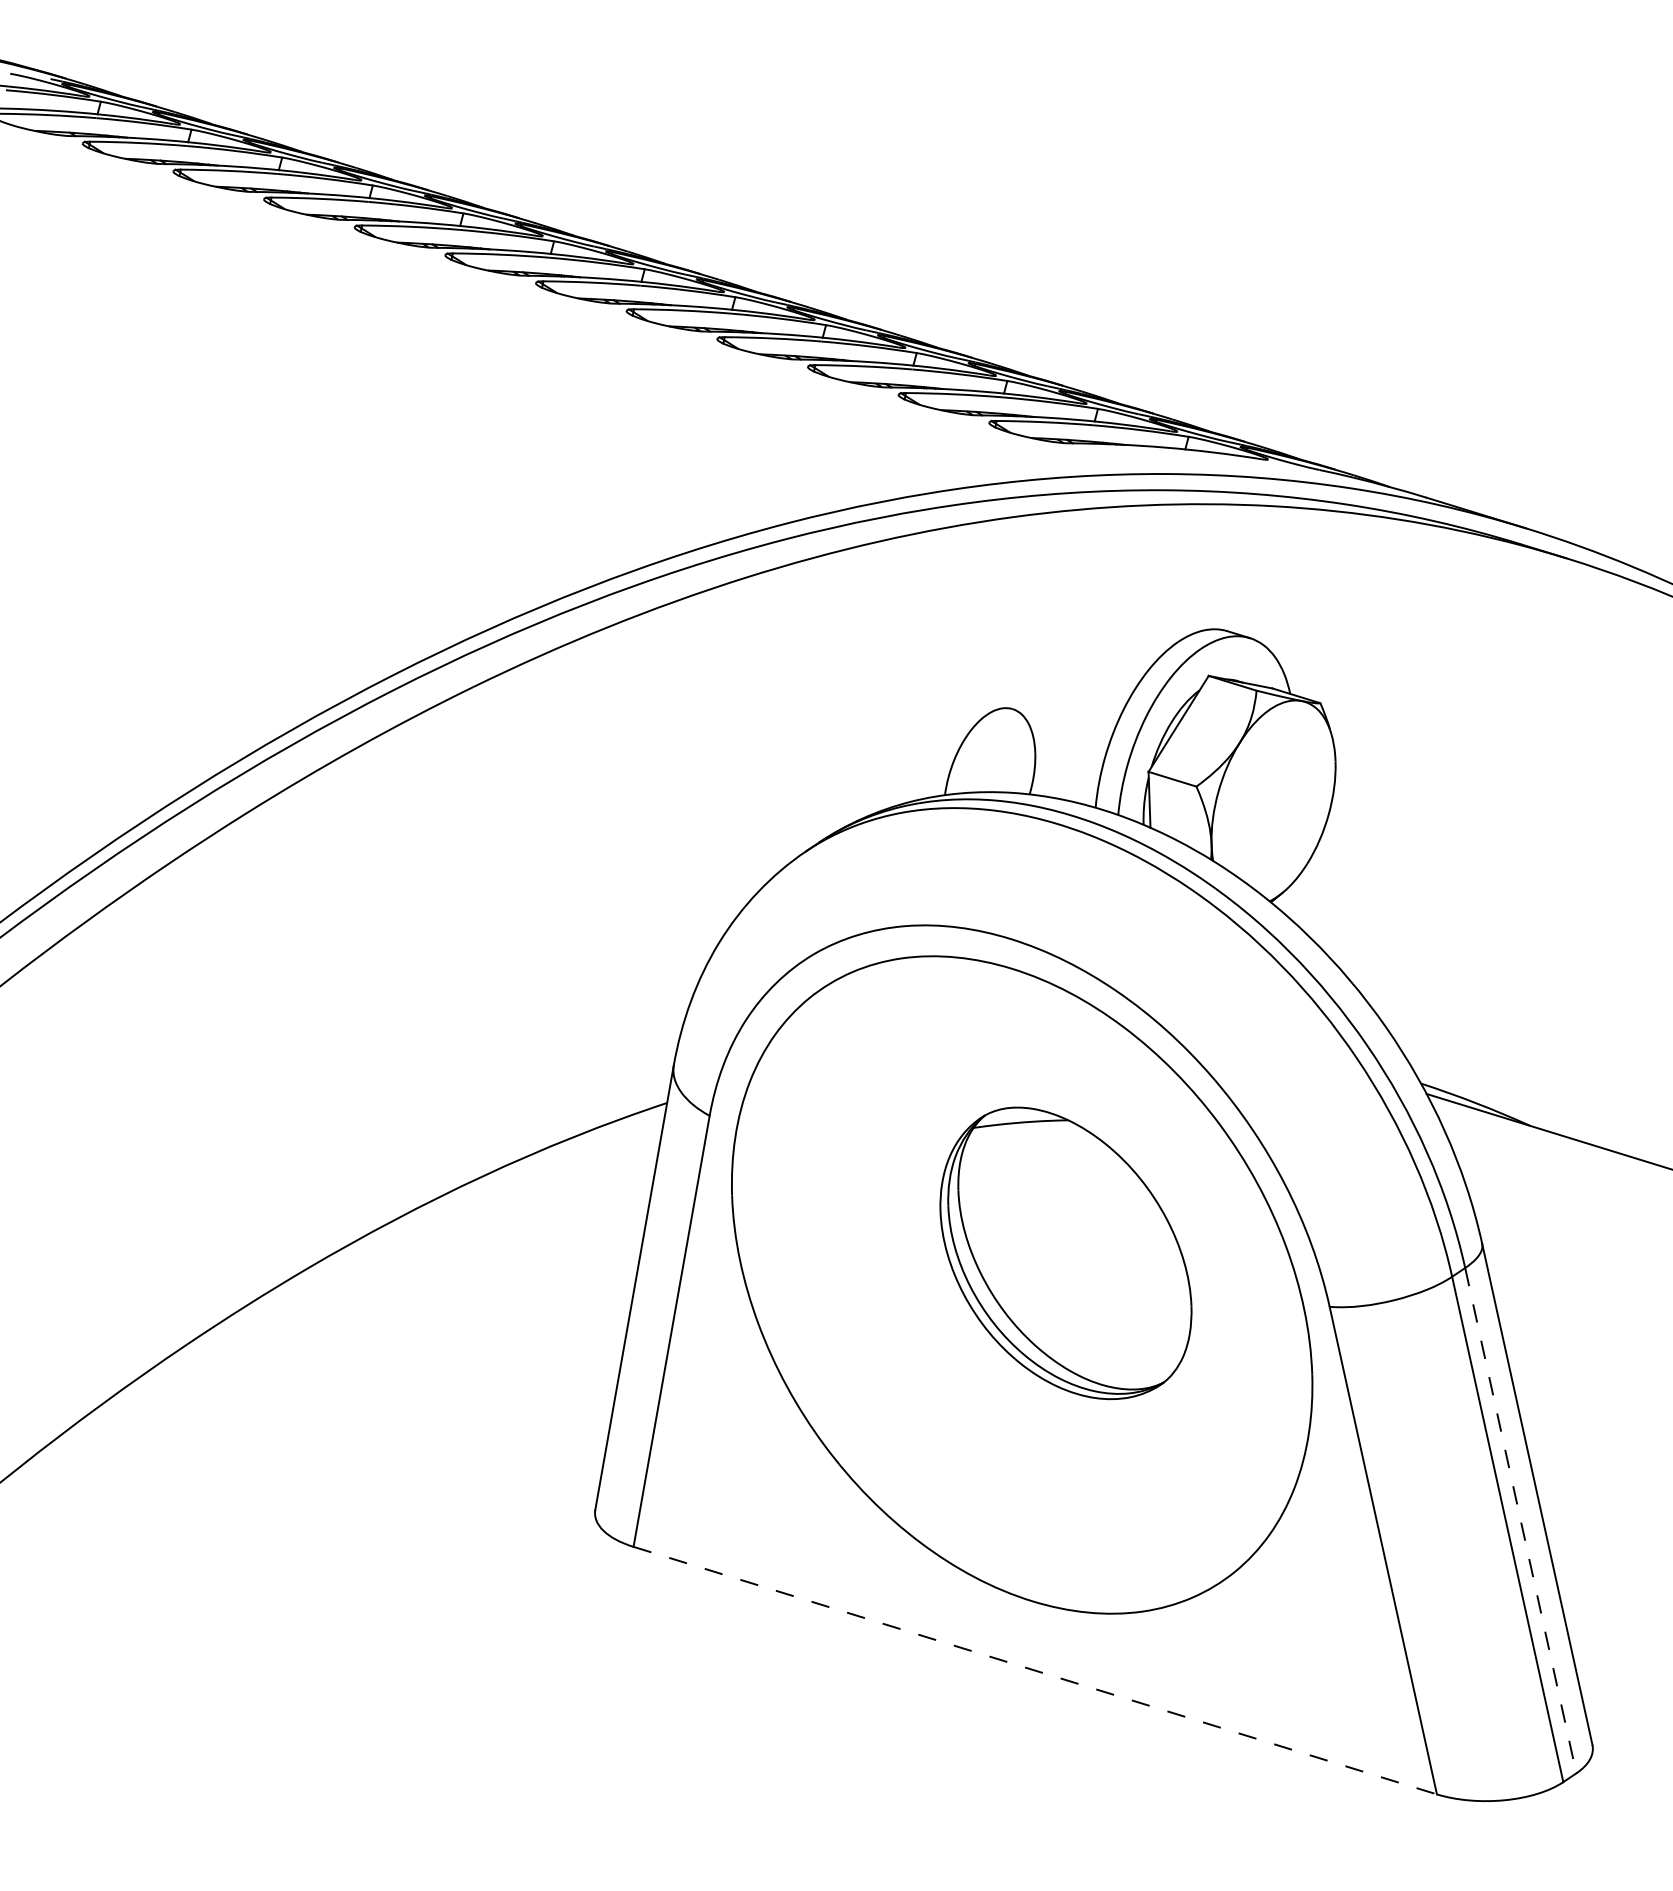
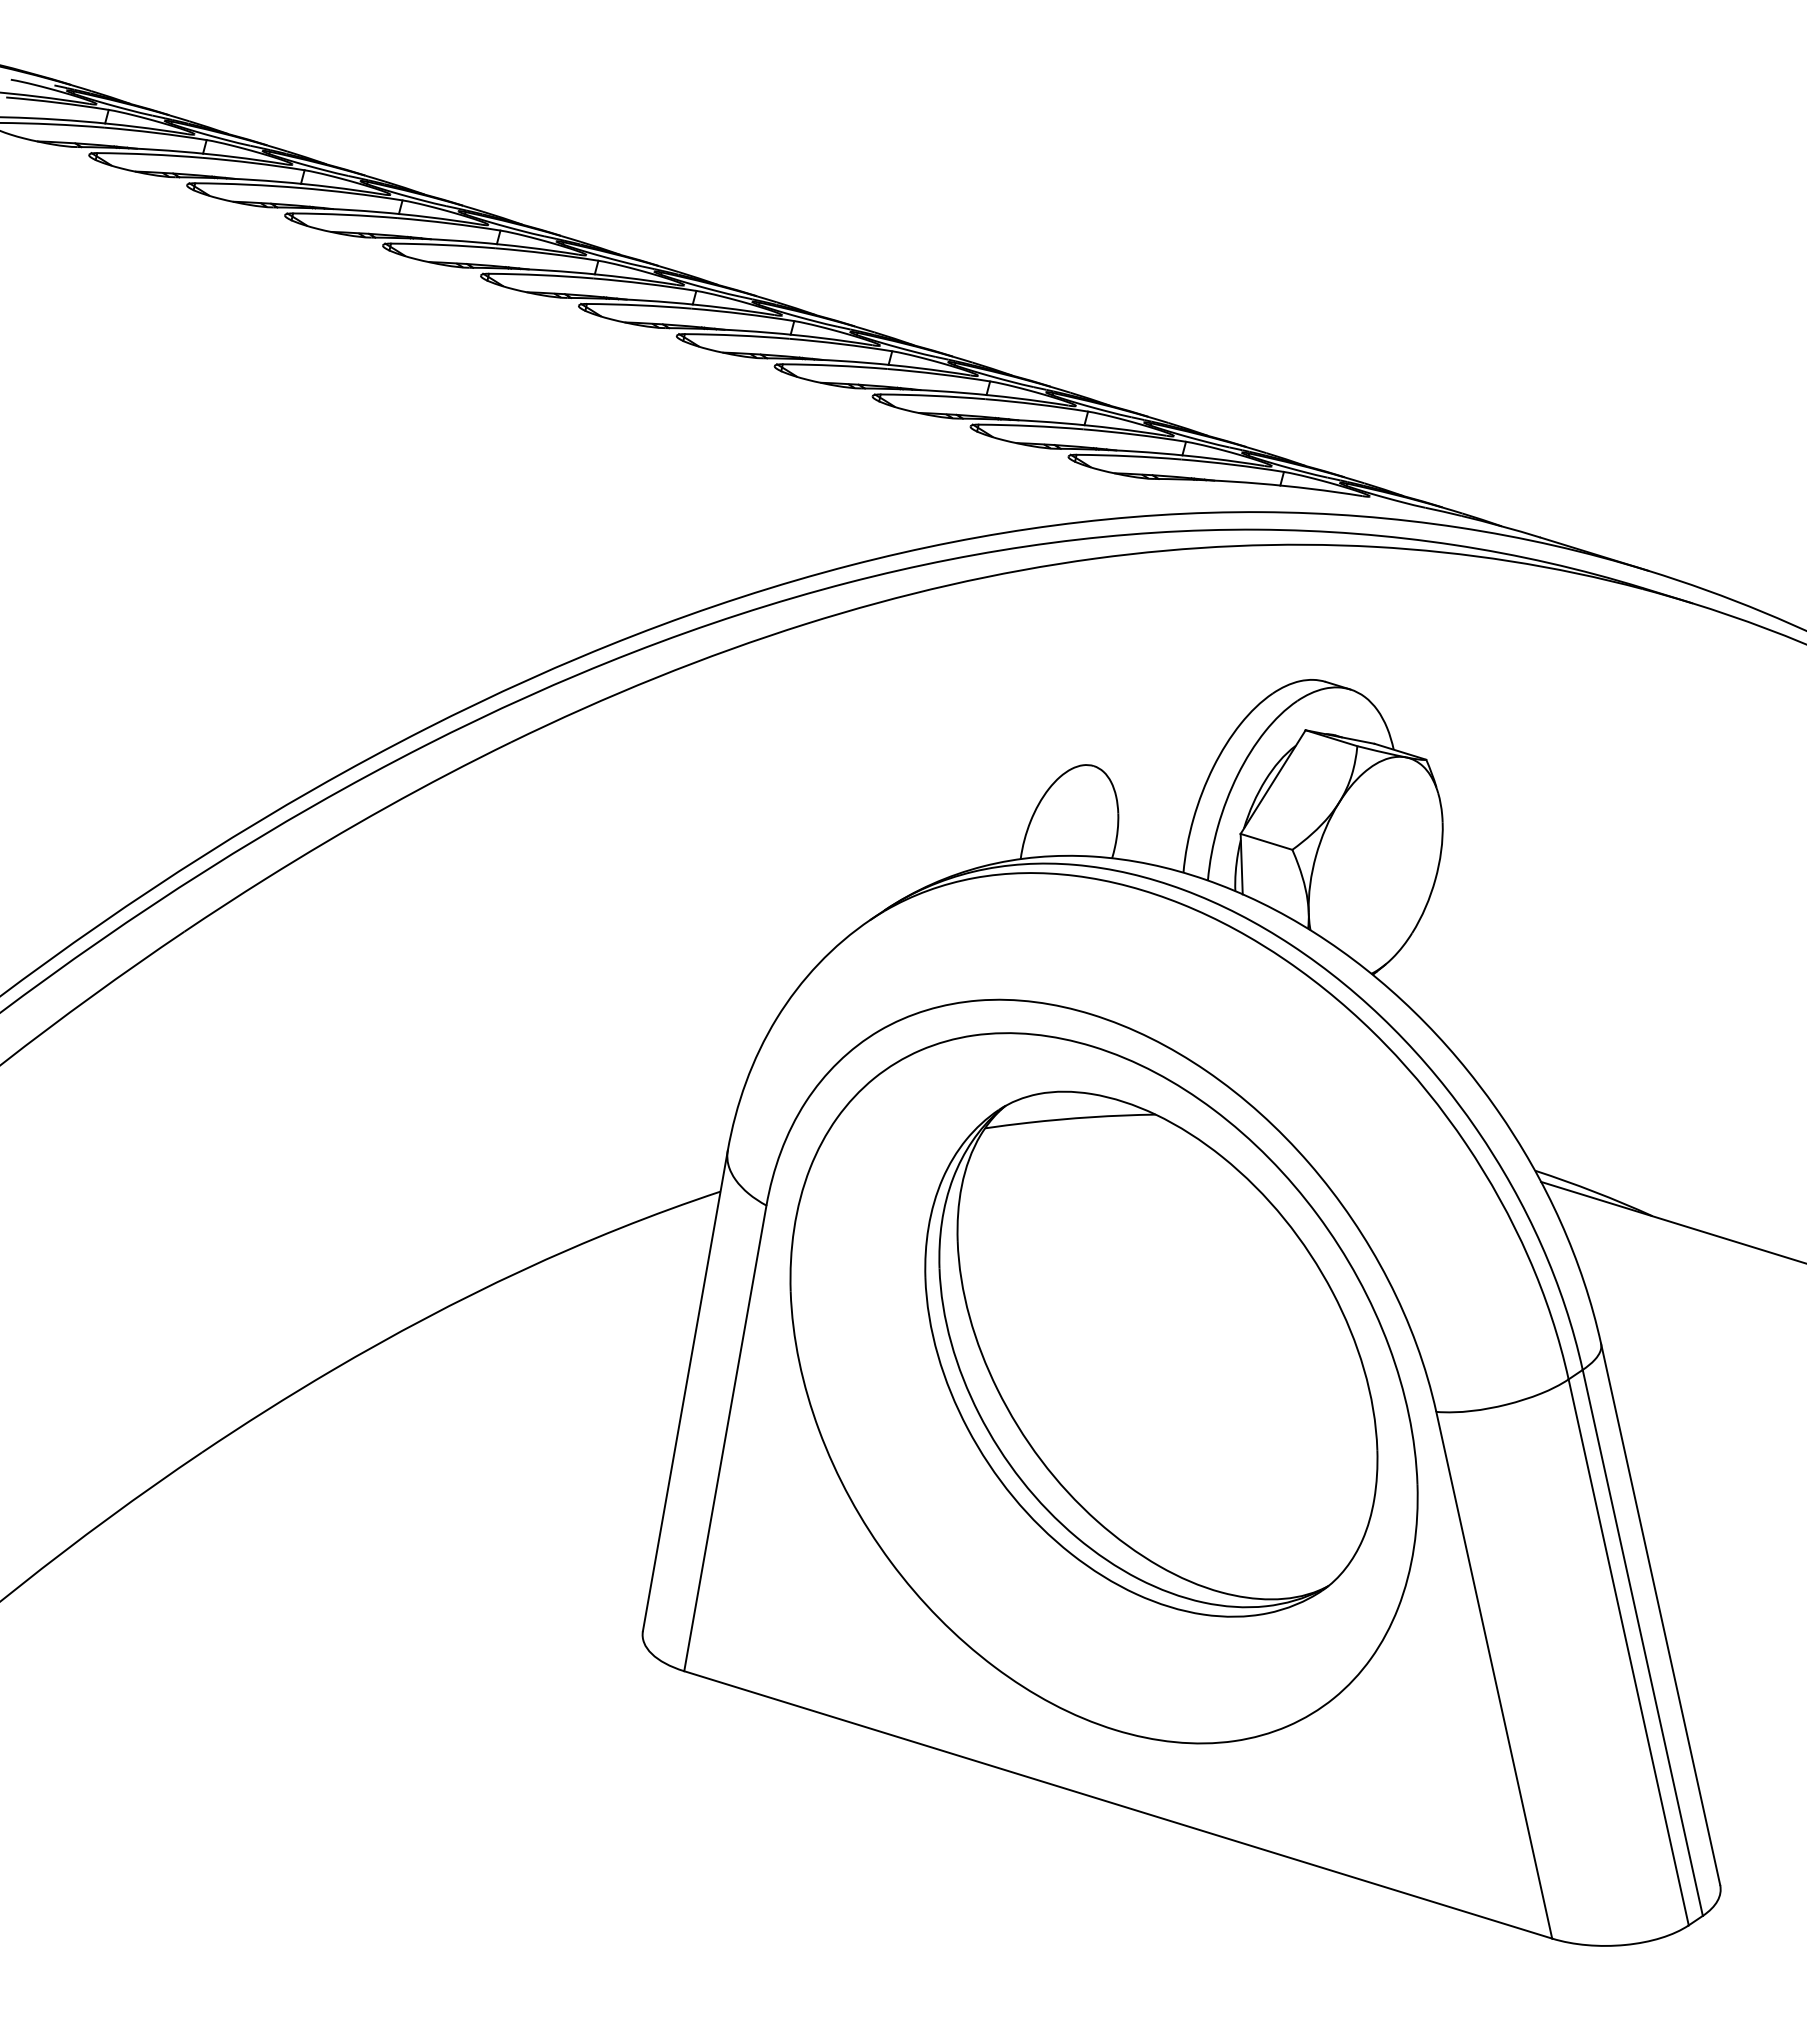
part: (1066, 1252) -> (1151, 1353), size x1.67
line: (1520, 1520) -> (1642, 1642), dashed -> solid
line: (1035, 1671) -> (1118, 1805), dashed -> solid

